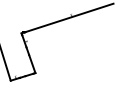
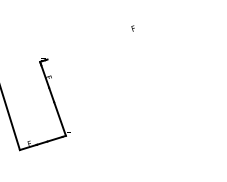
line: (69, 17) -> (129, 32), removed

